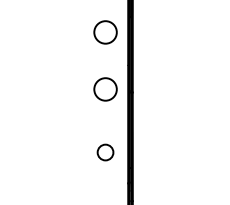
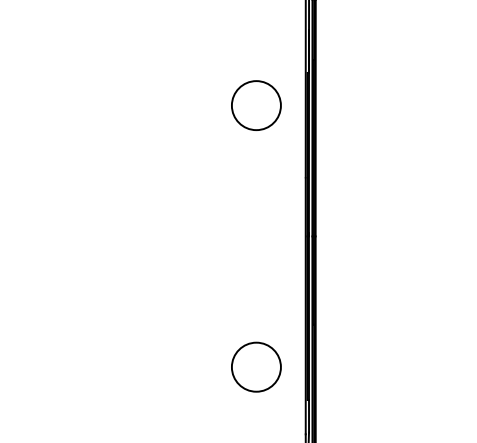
circle: (105, 89) -> (256, 229), removed
circle: (105, 152) -> (256, 367), size x1.43

